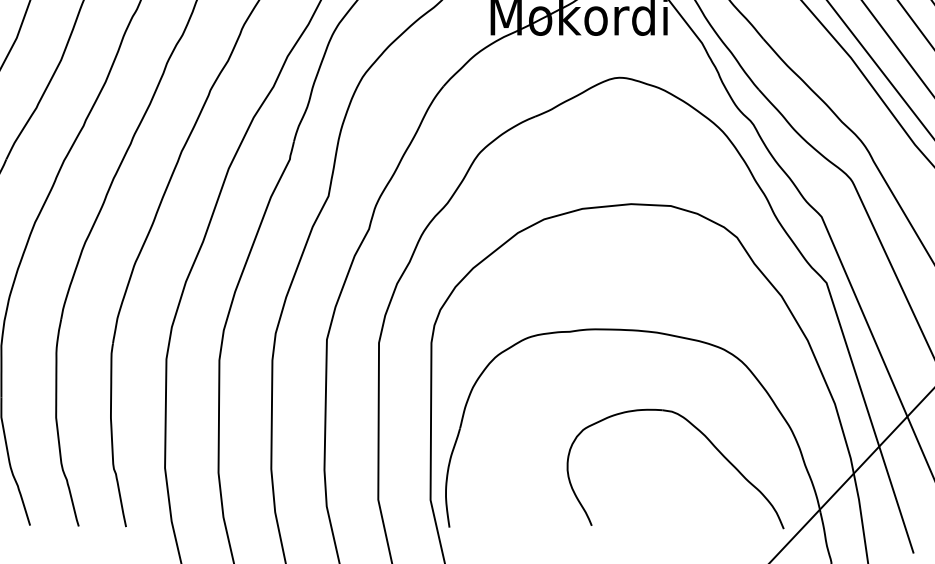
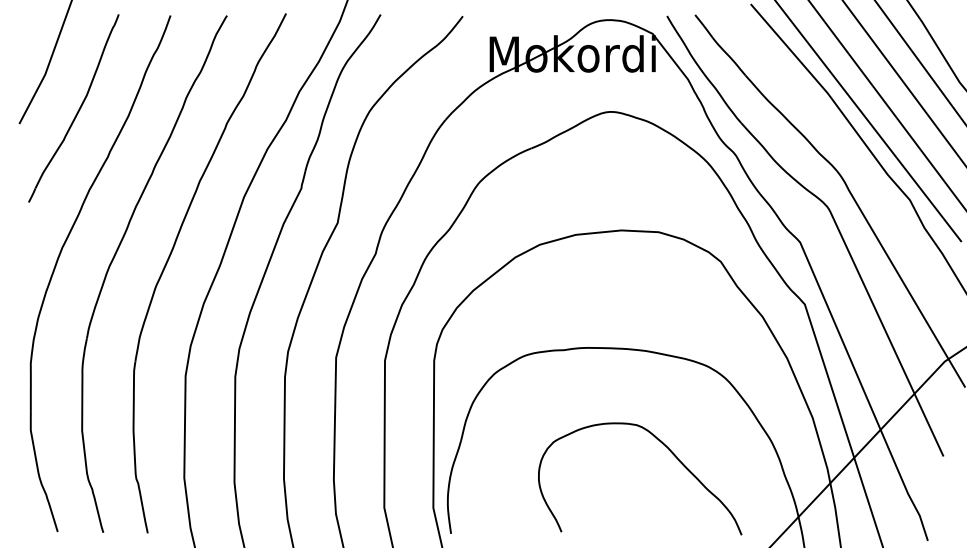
part: (707, 440) -> (670, 452), moved

